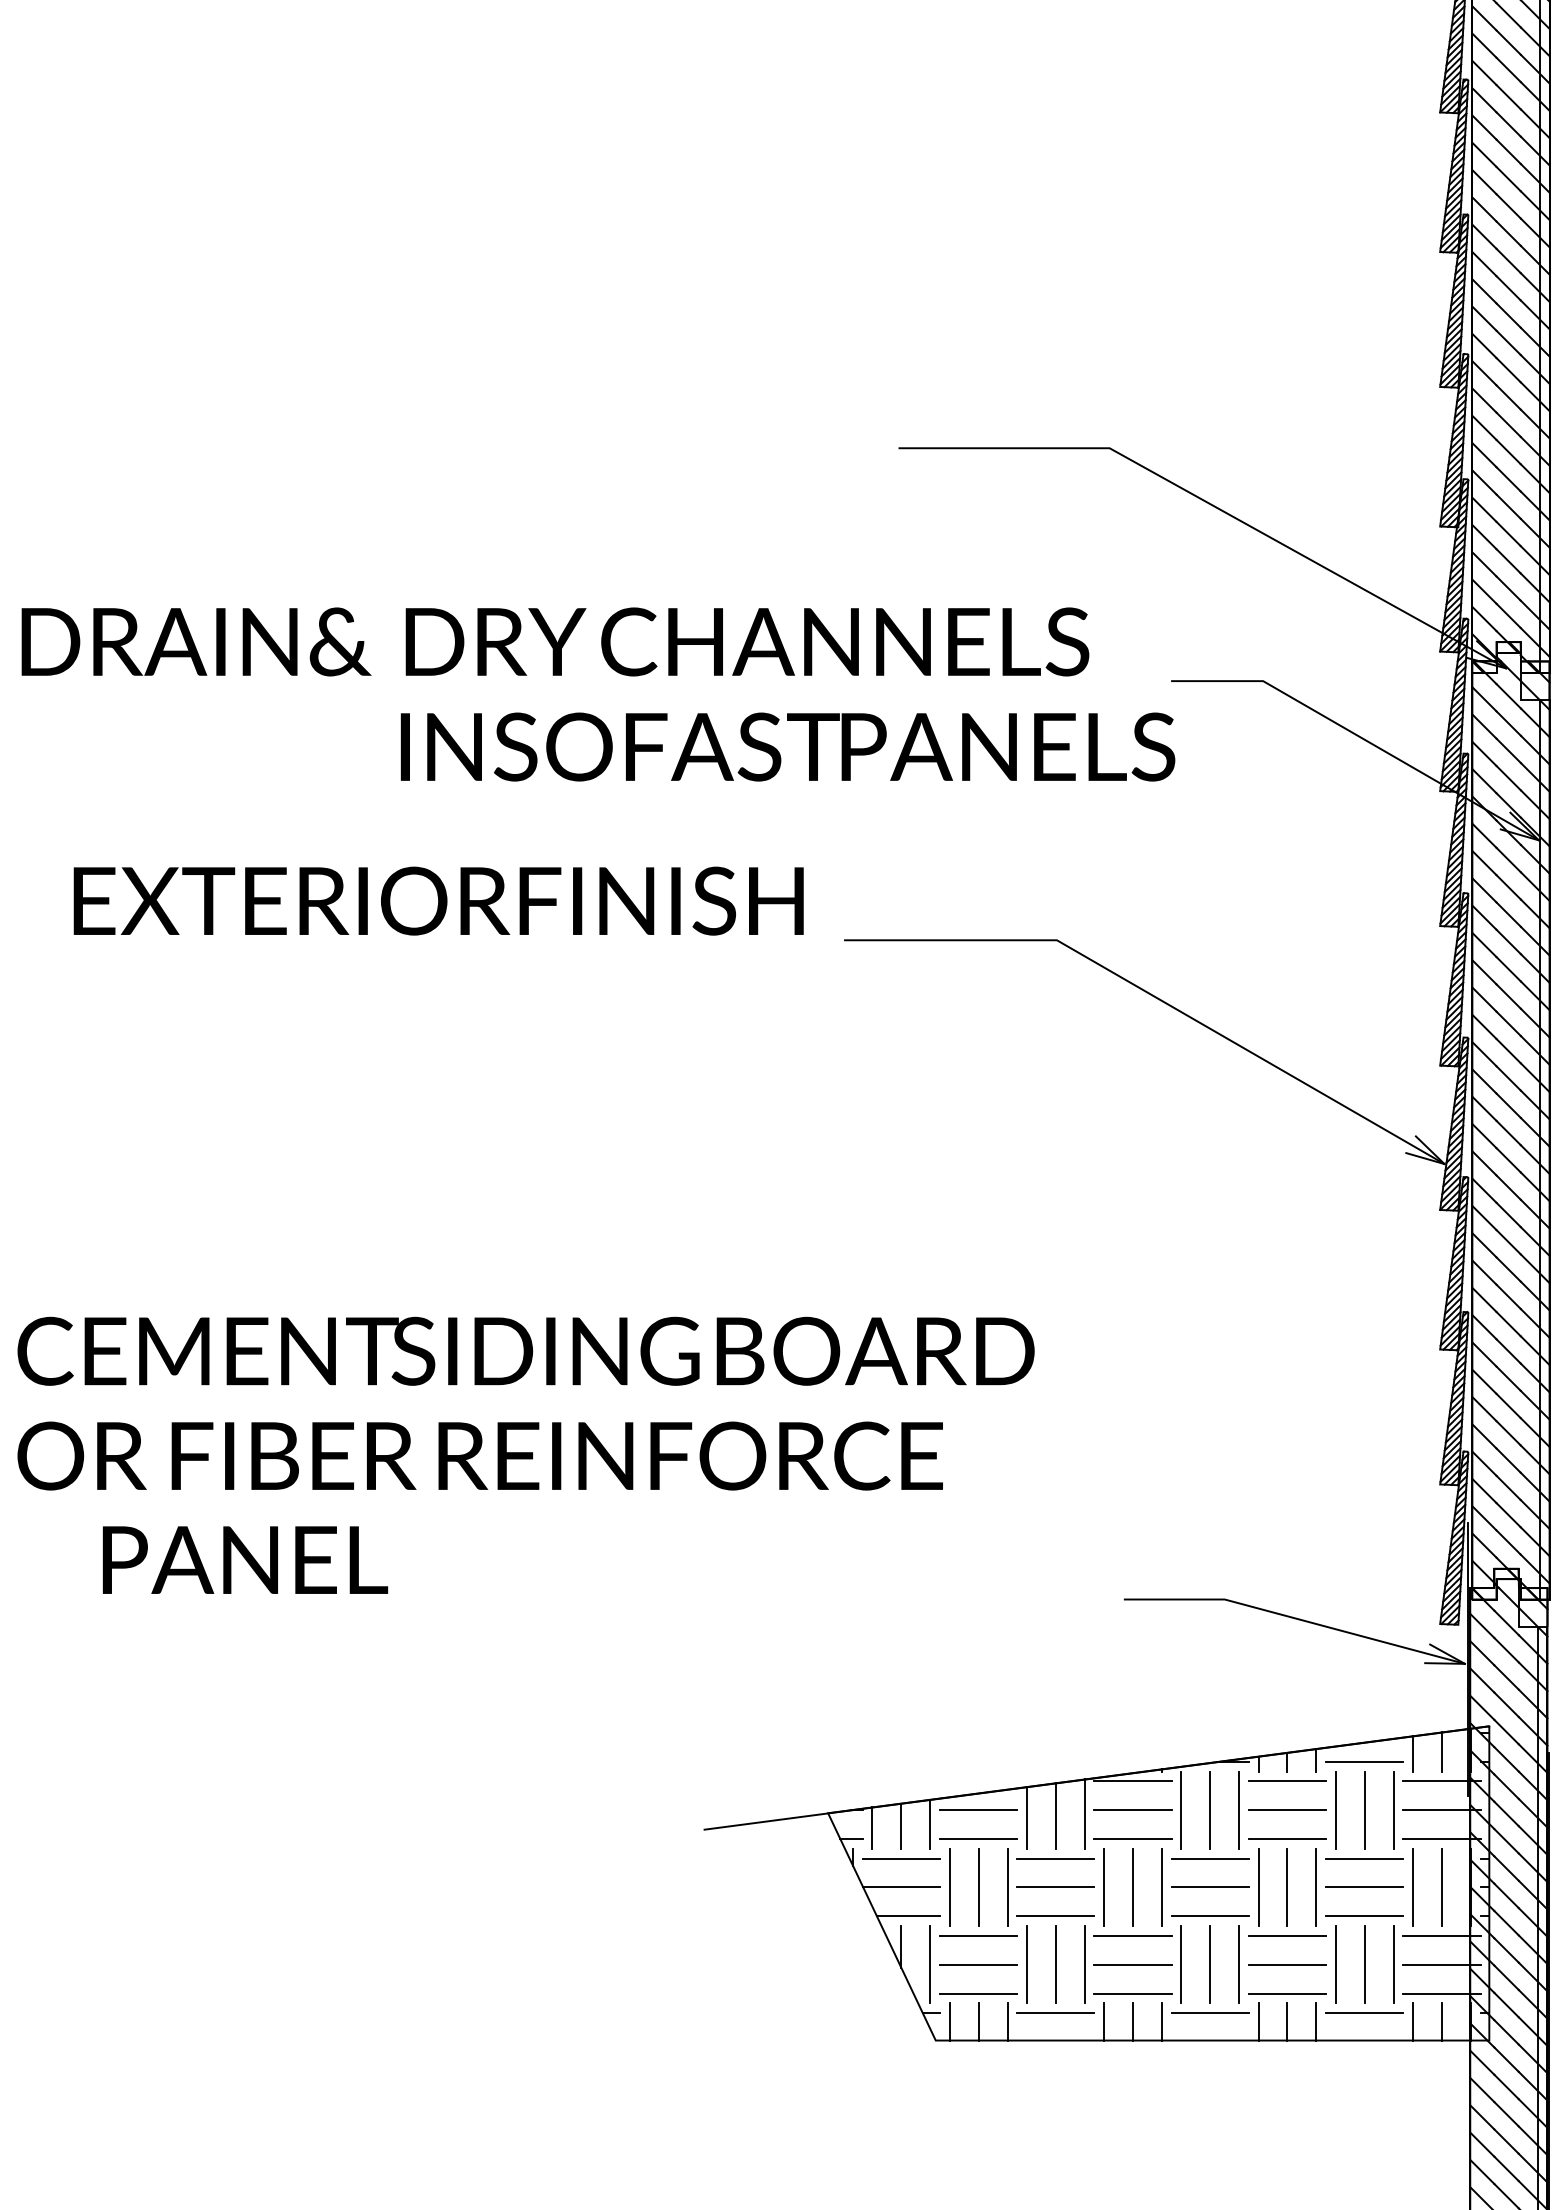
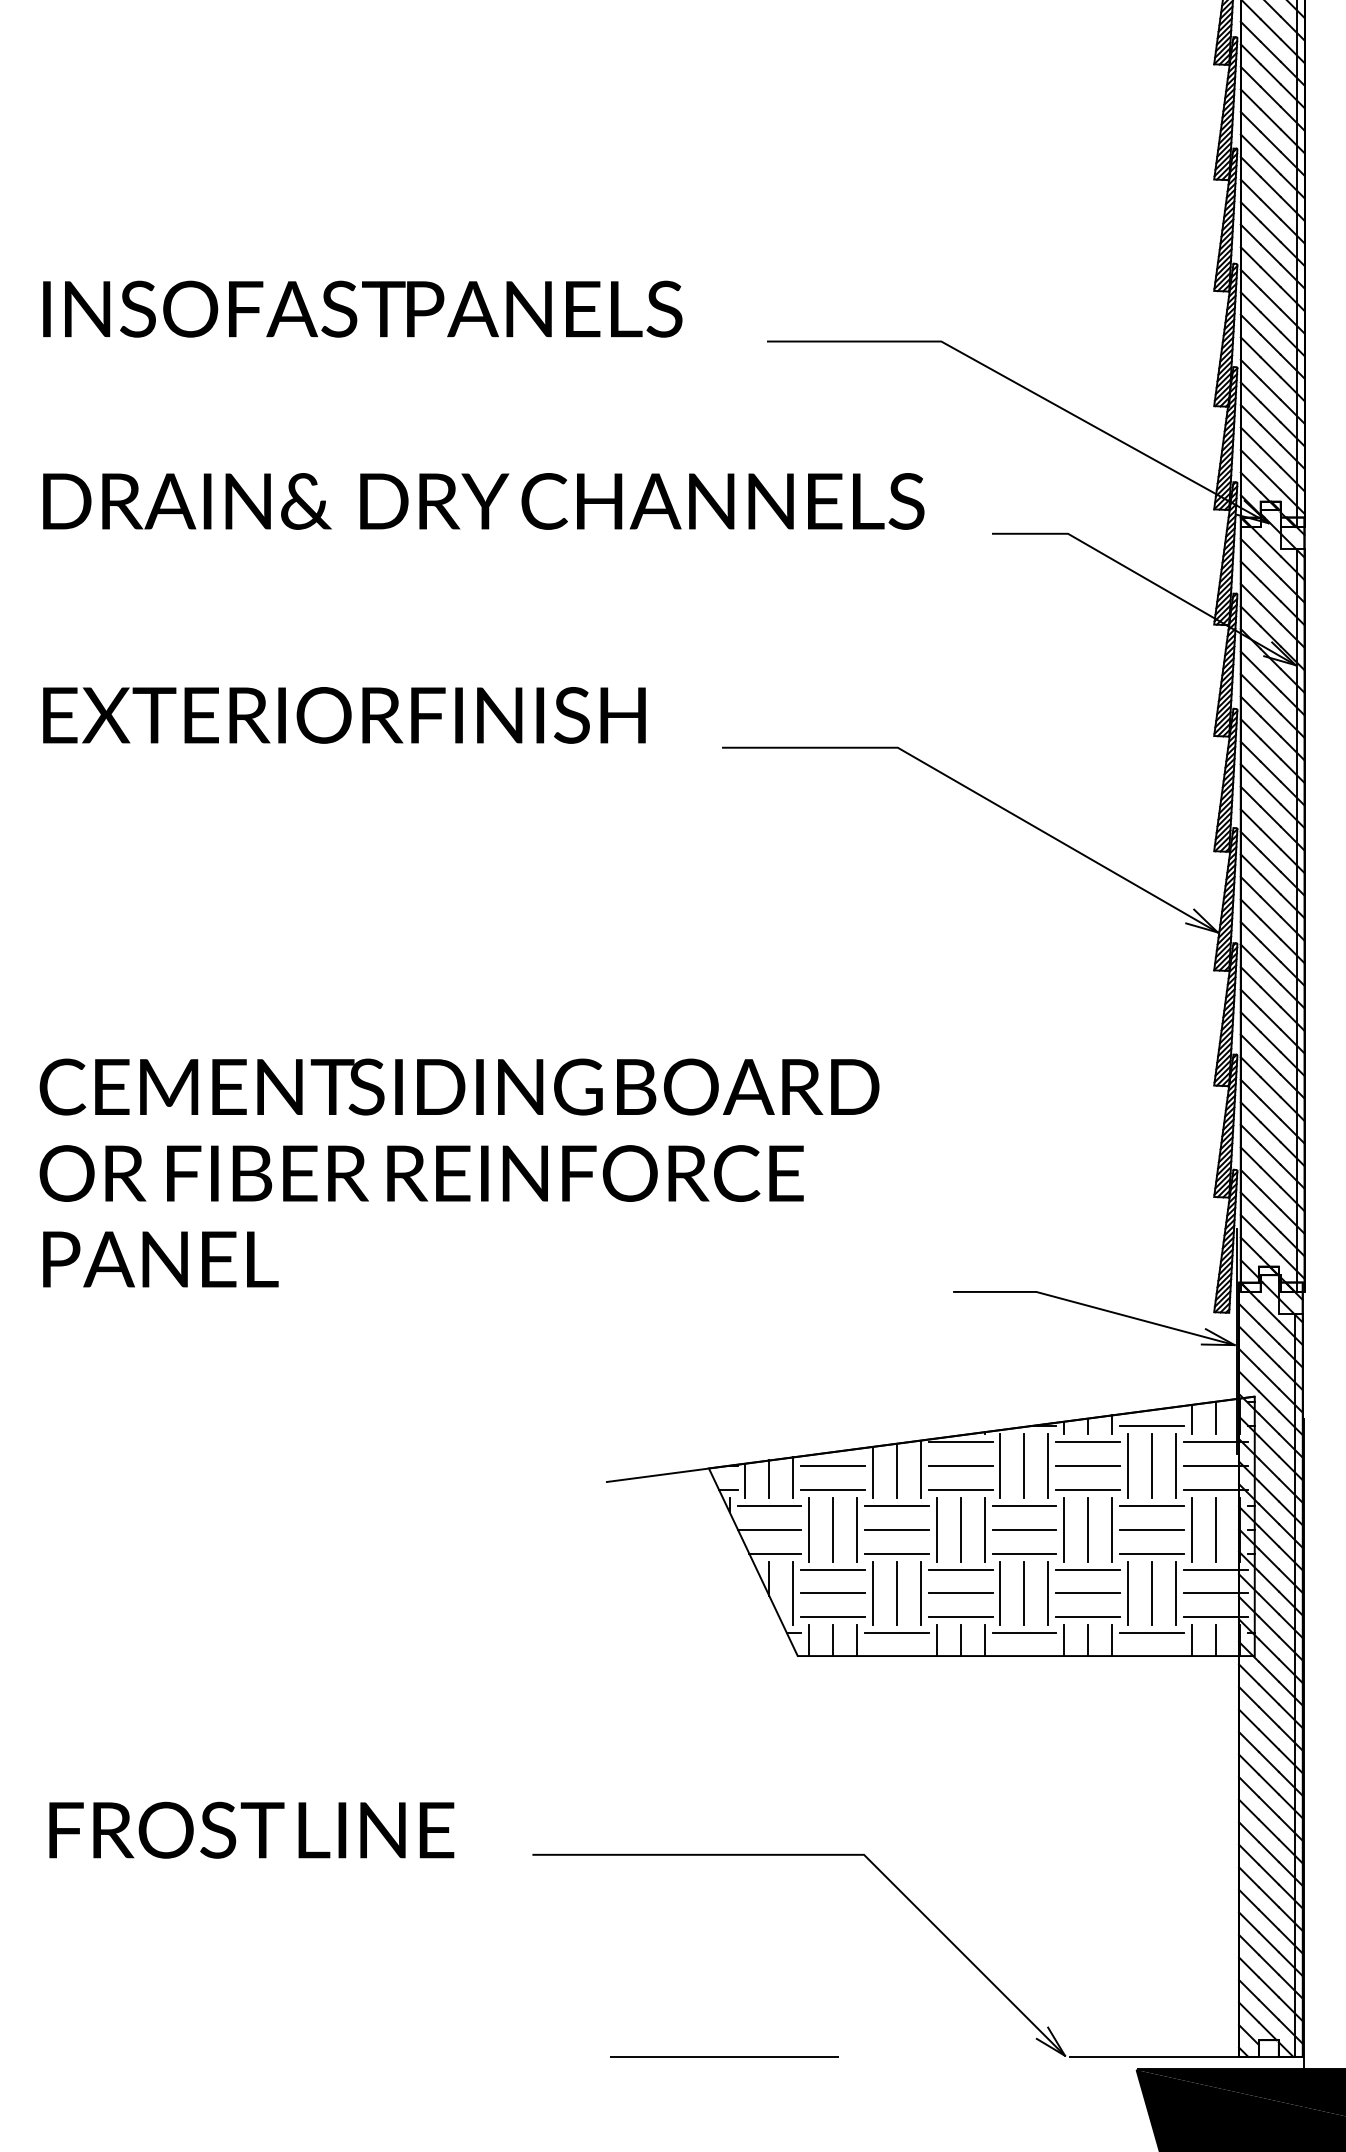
text: (787, 746) -> (362, 308), moved
text: (438, 901) -> (344, 715), moved
text: (245, 1560) -> (160, 1259), moved

